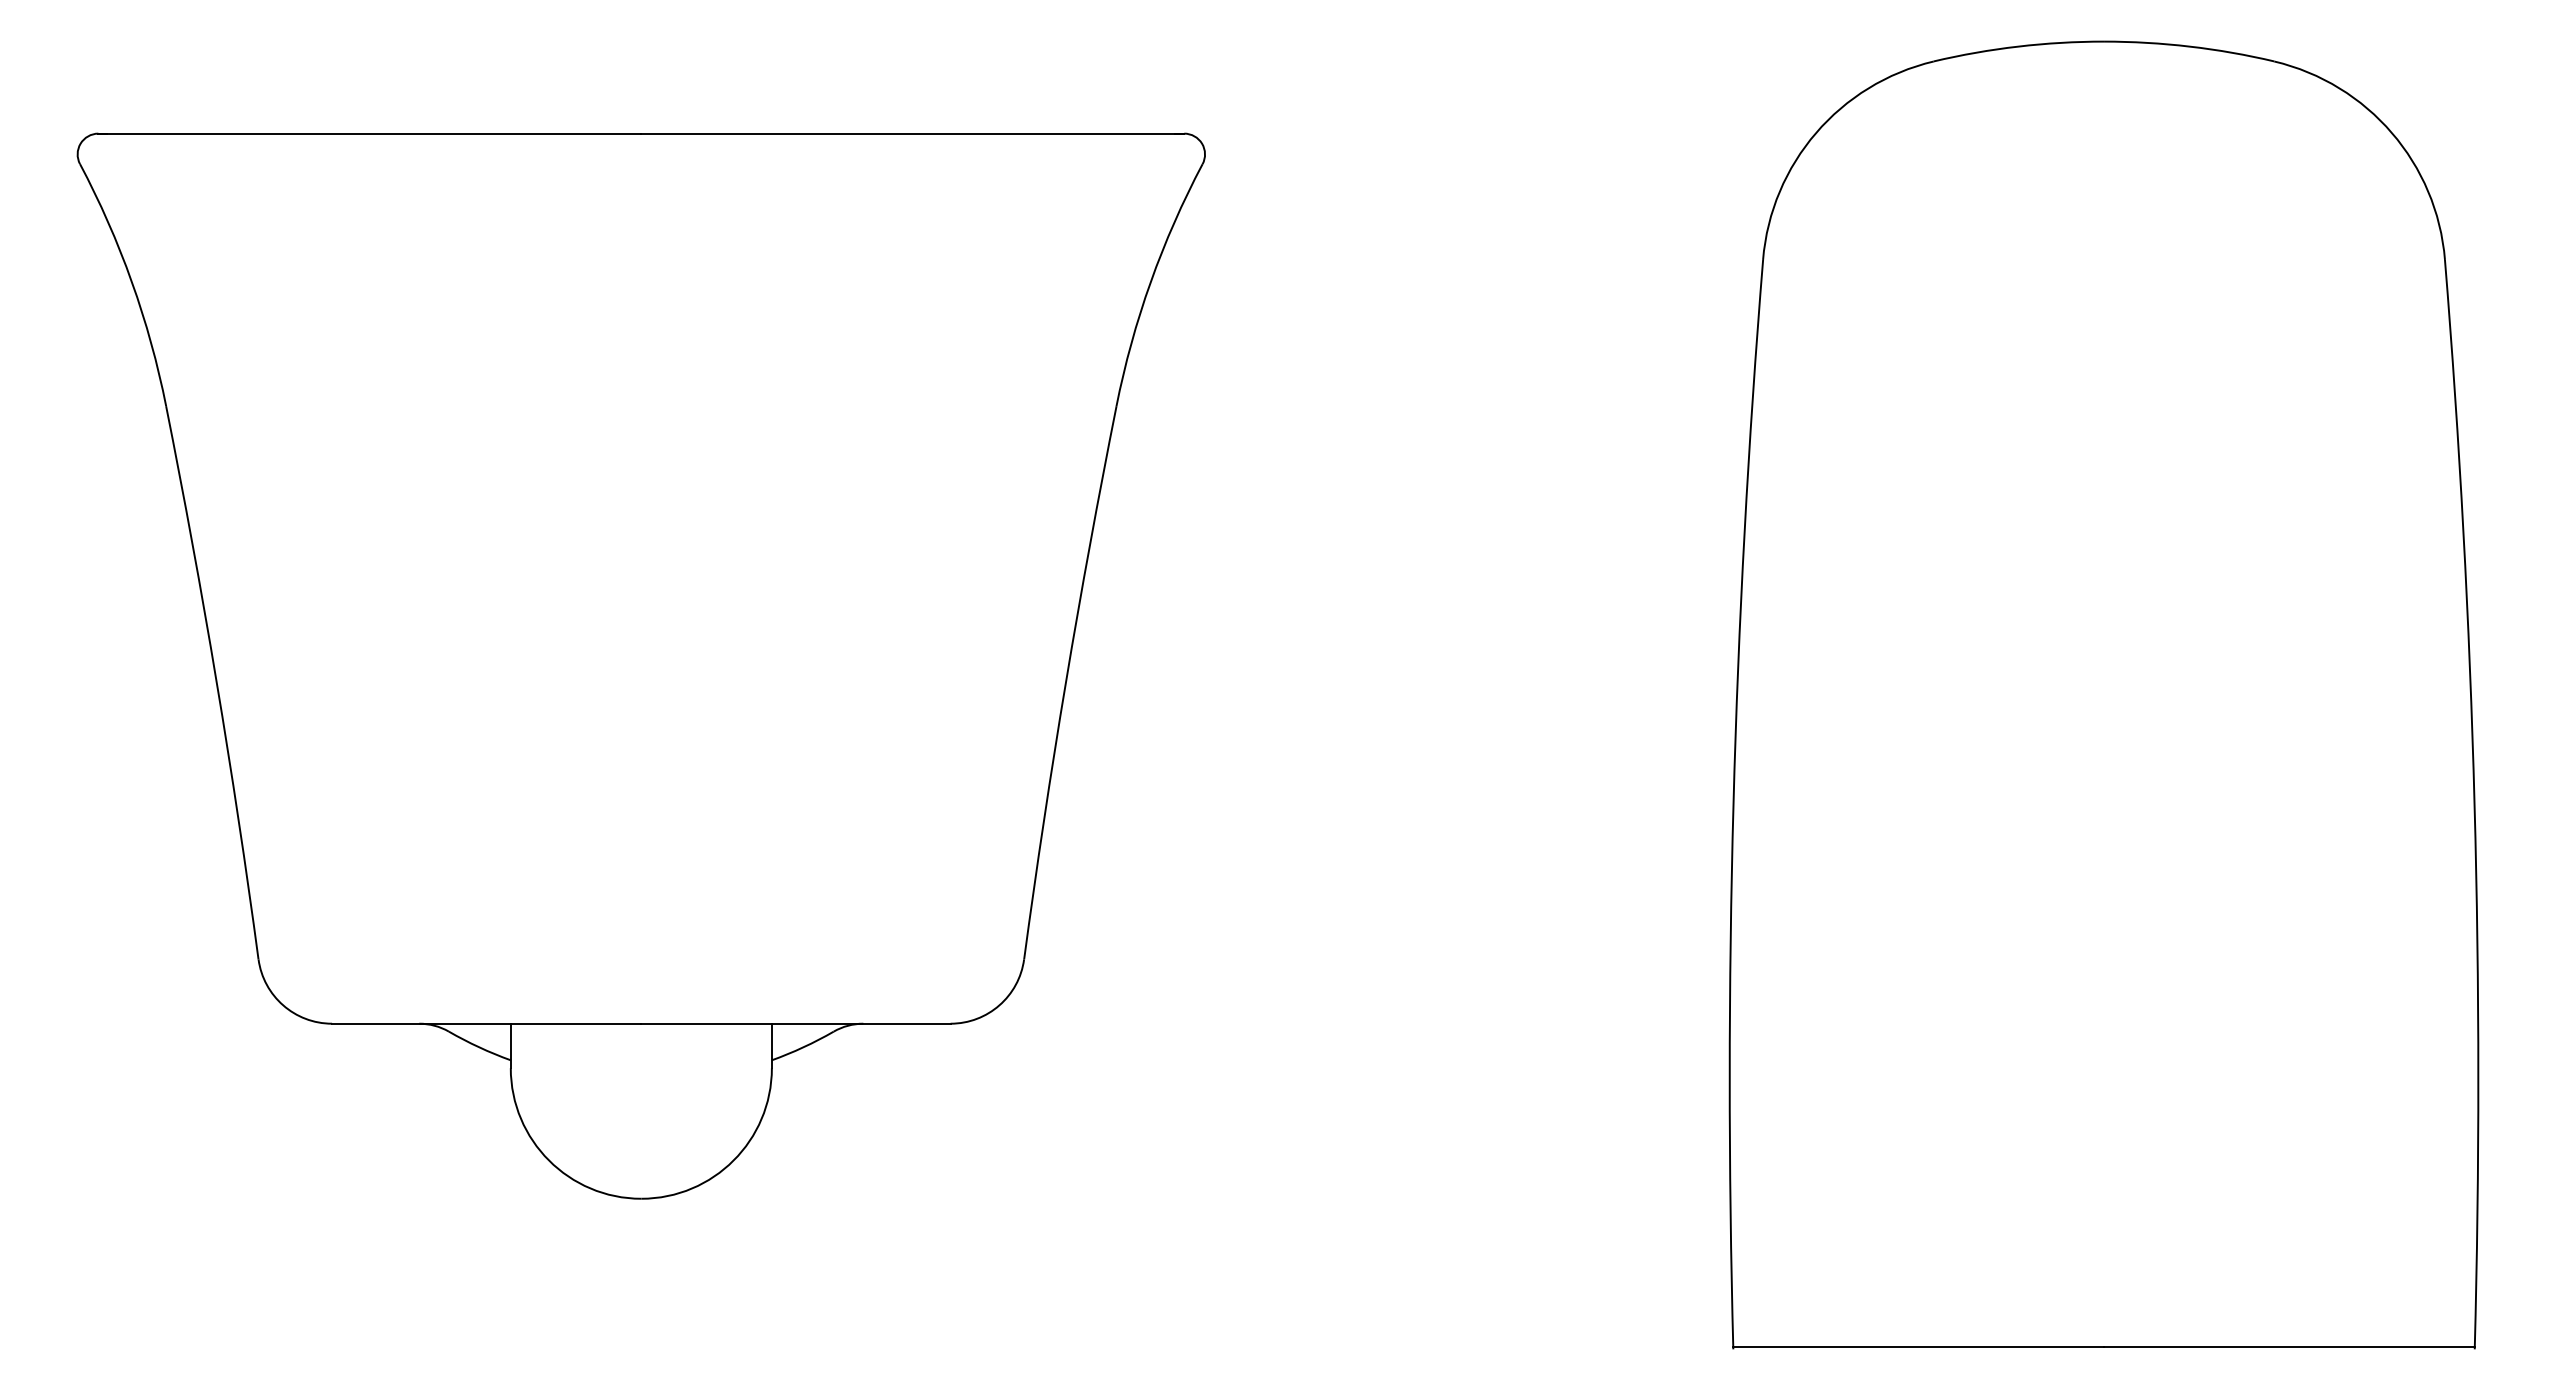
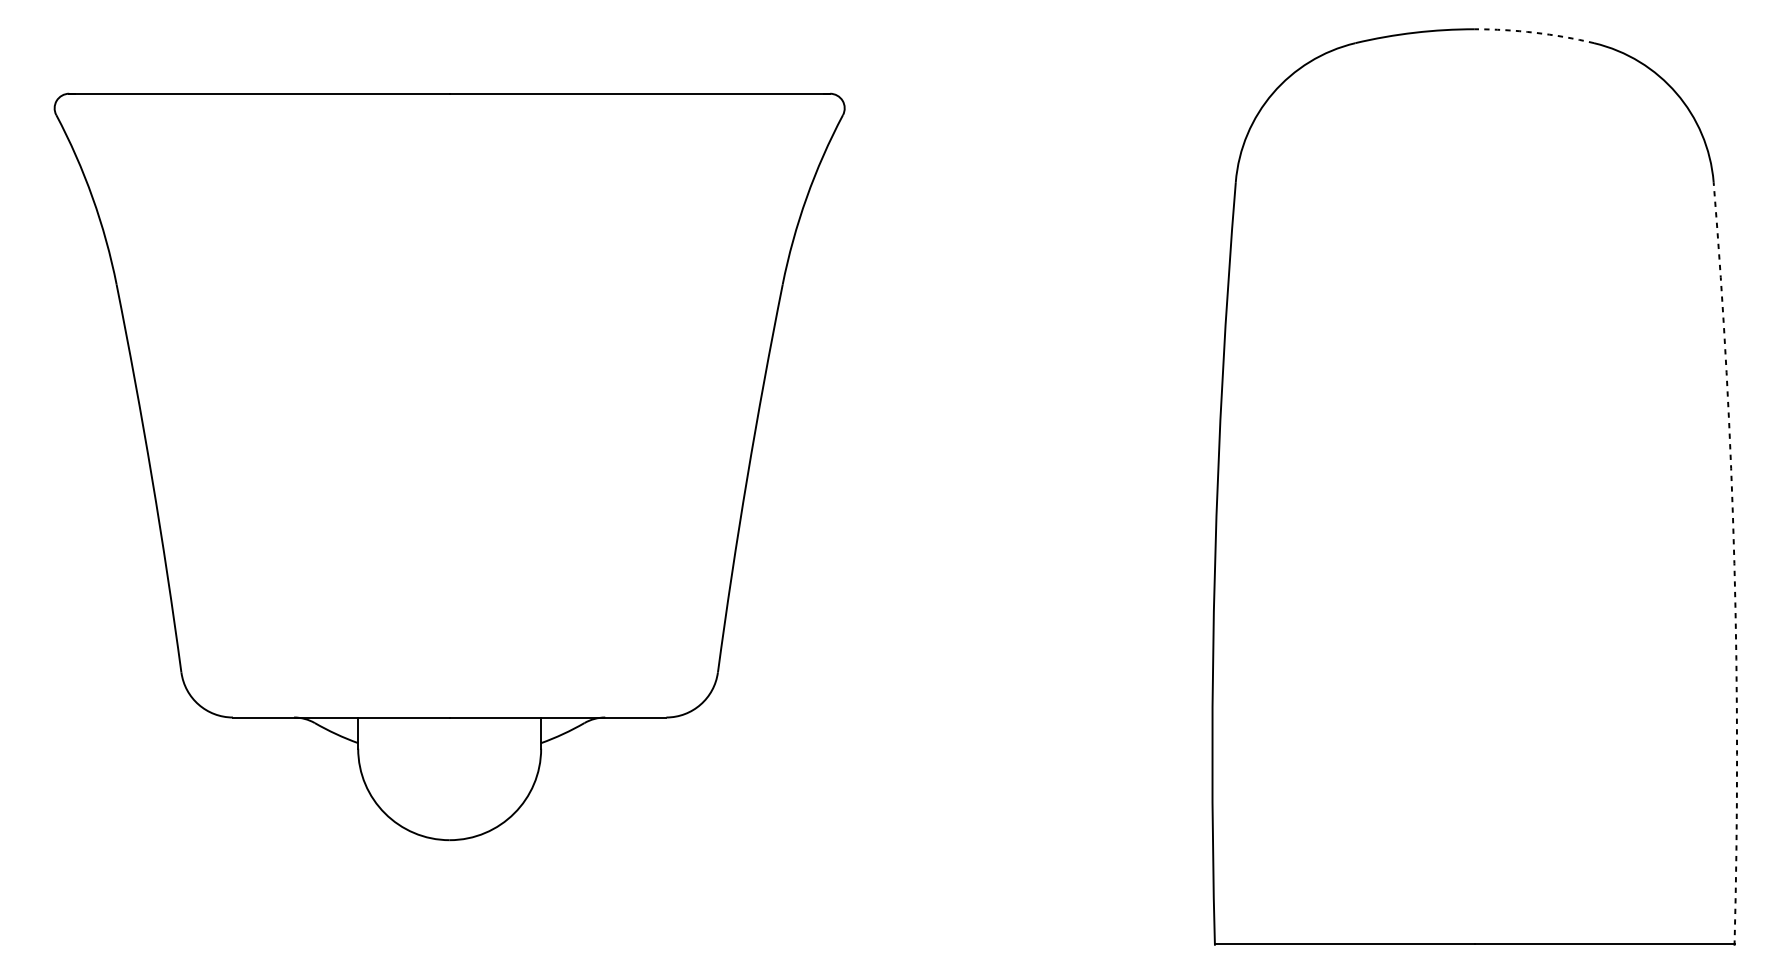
arc: (2189, 46) -> (1534, 32), solid -> dashed
arc: (2474, 804) -> (1734, 563), solid -> dashed

